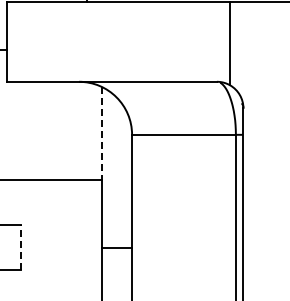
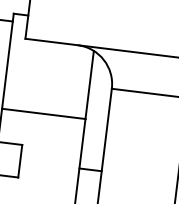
line: (101, 133) -> (89, 85), dashed -> solid
line: (20, 247) -> (20, 161), dashed -> solid

